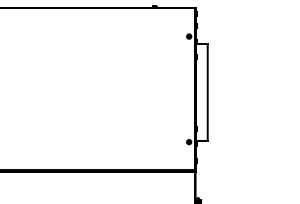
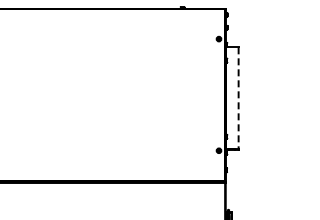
line: (207, 92) -> (238, 98), solid -> dashed

